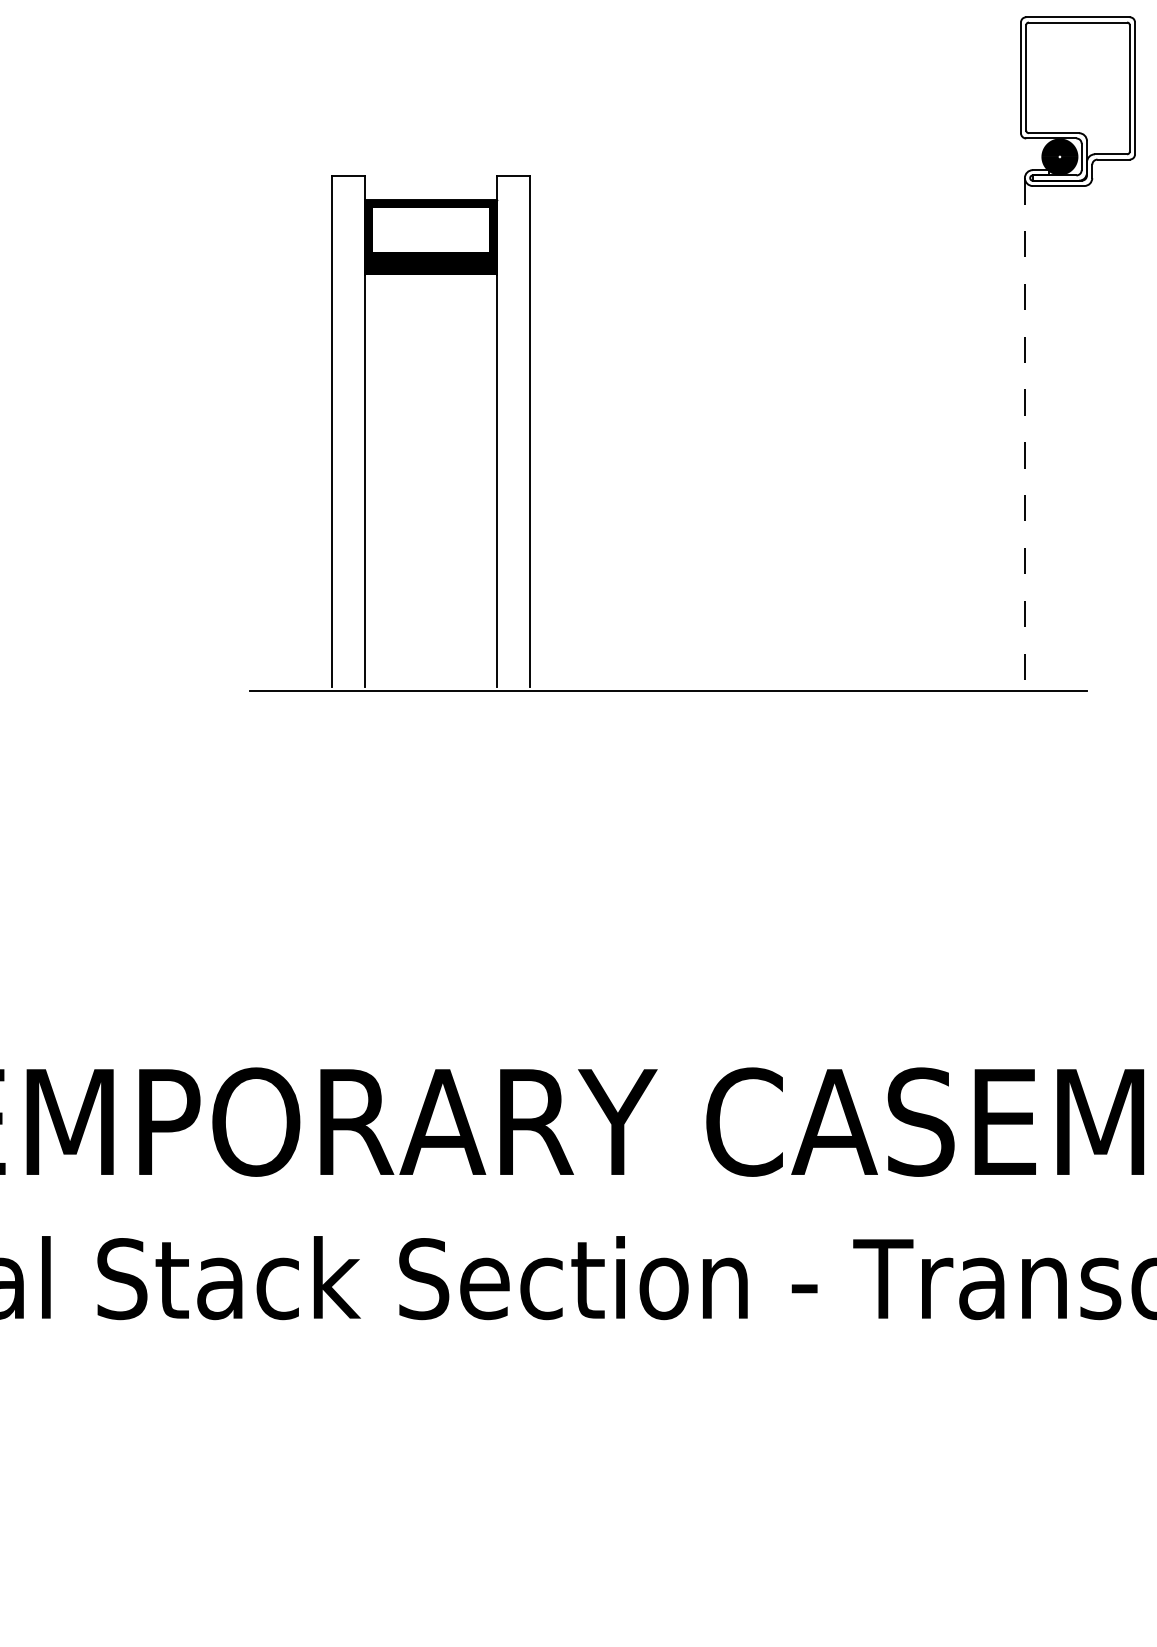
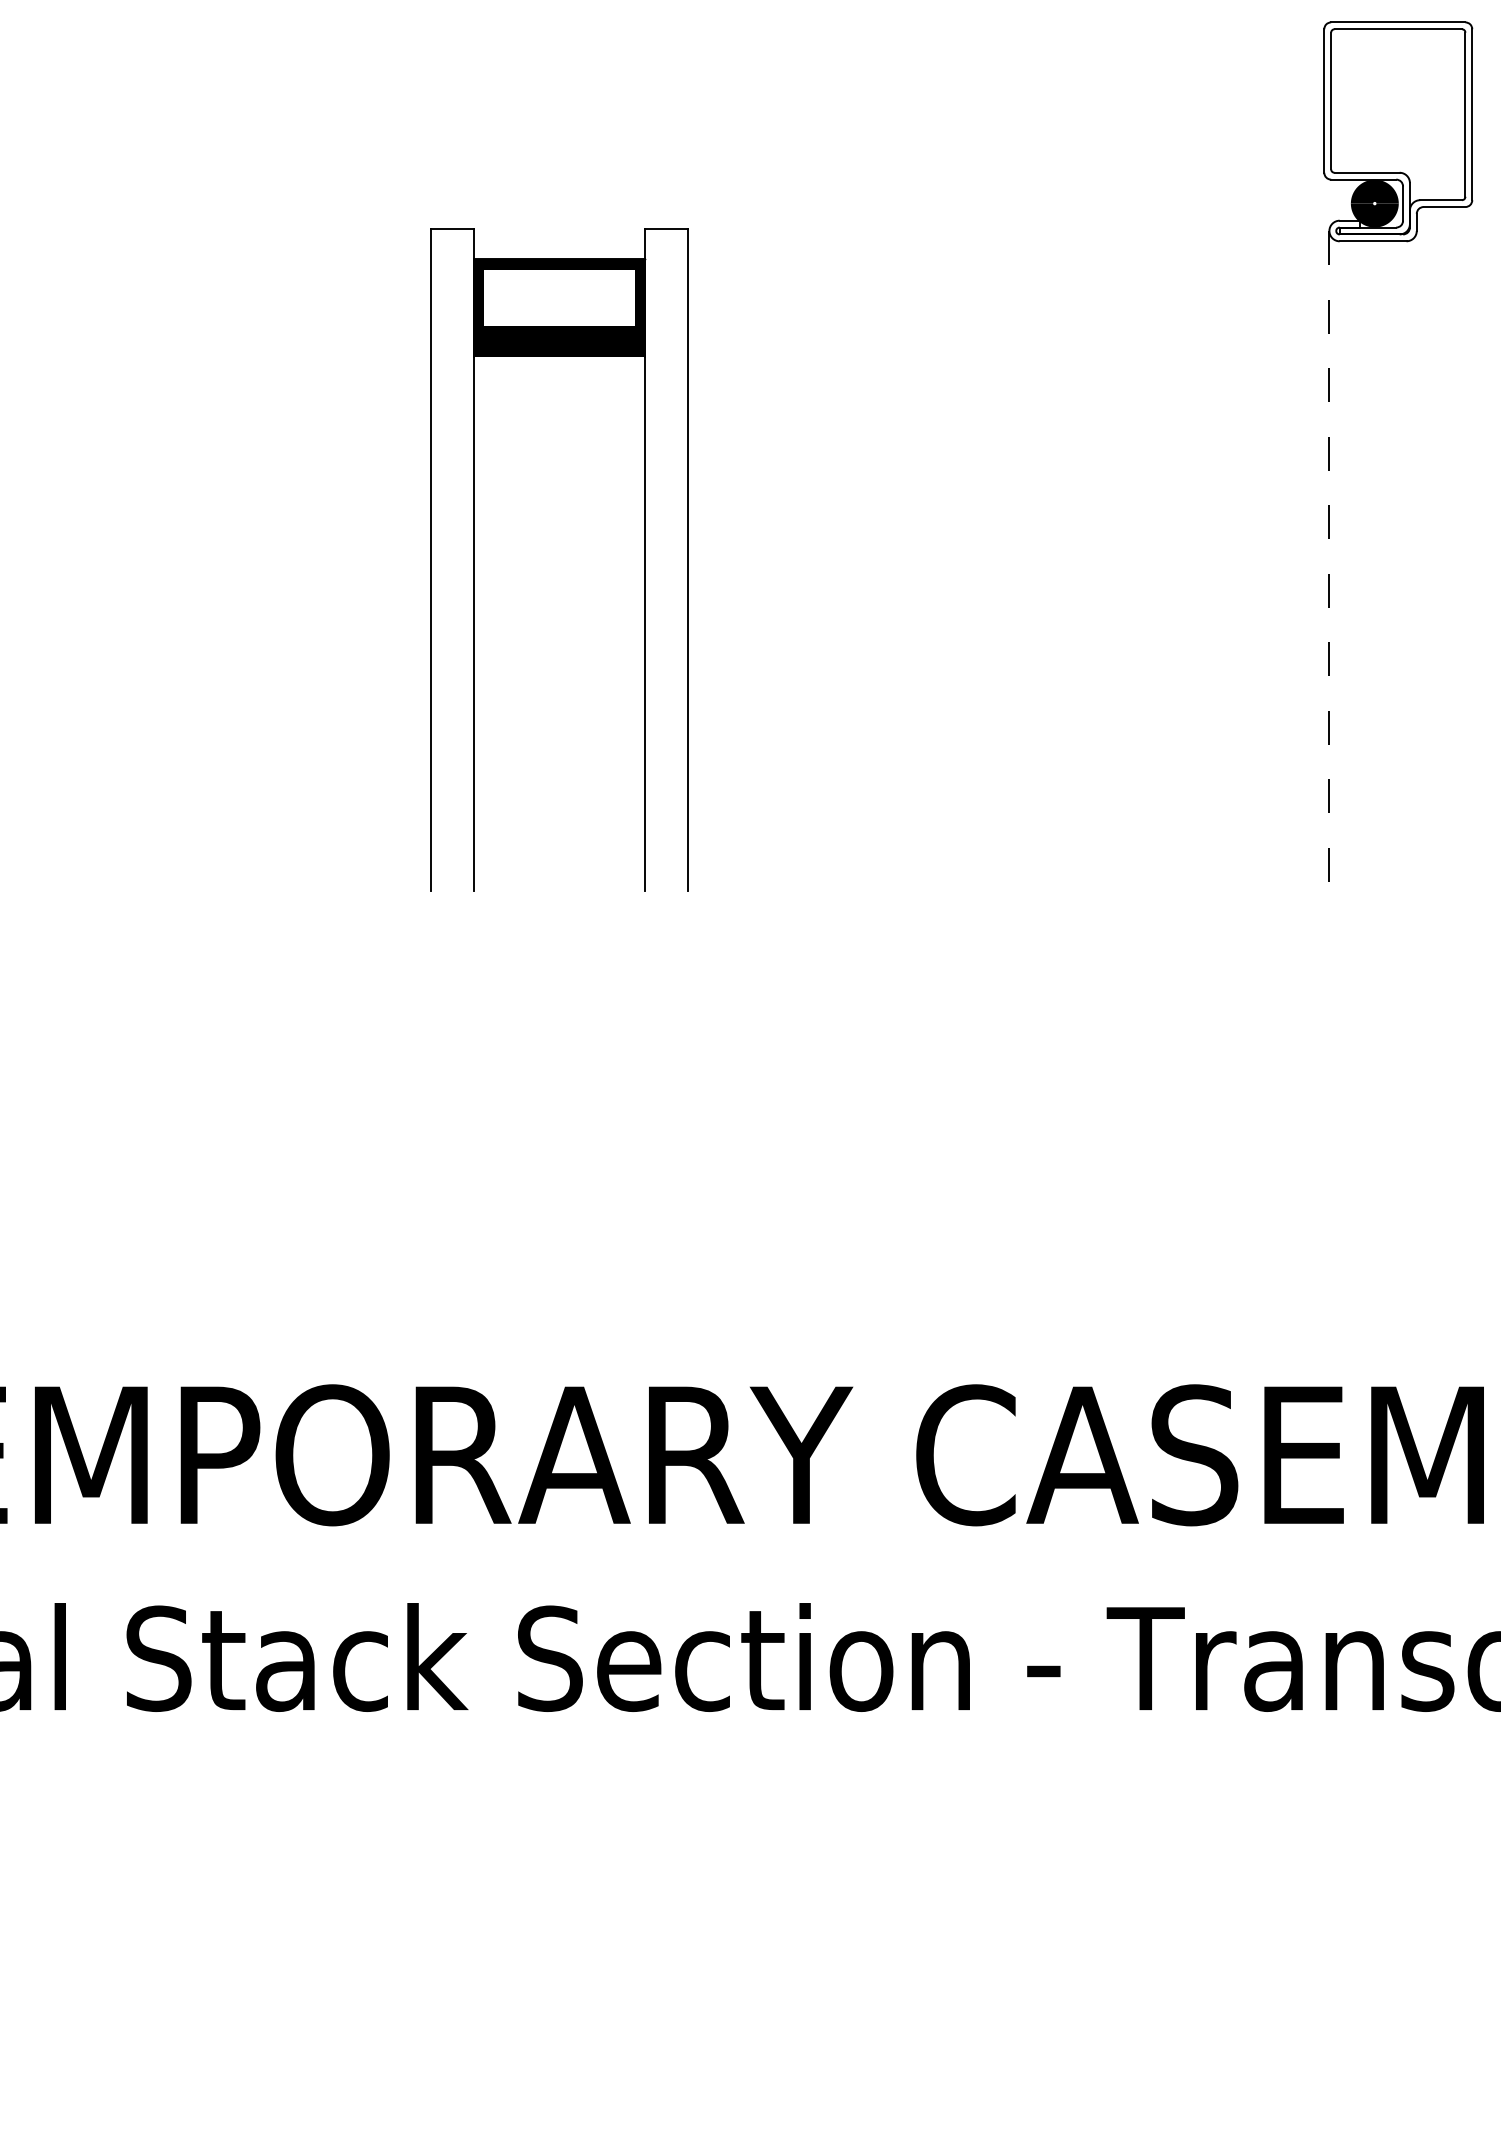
line: (668, 691) -> (867, 896), removed

